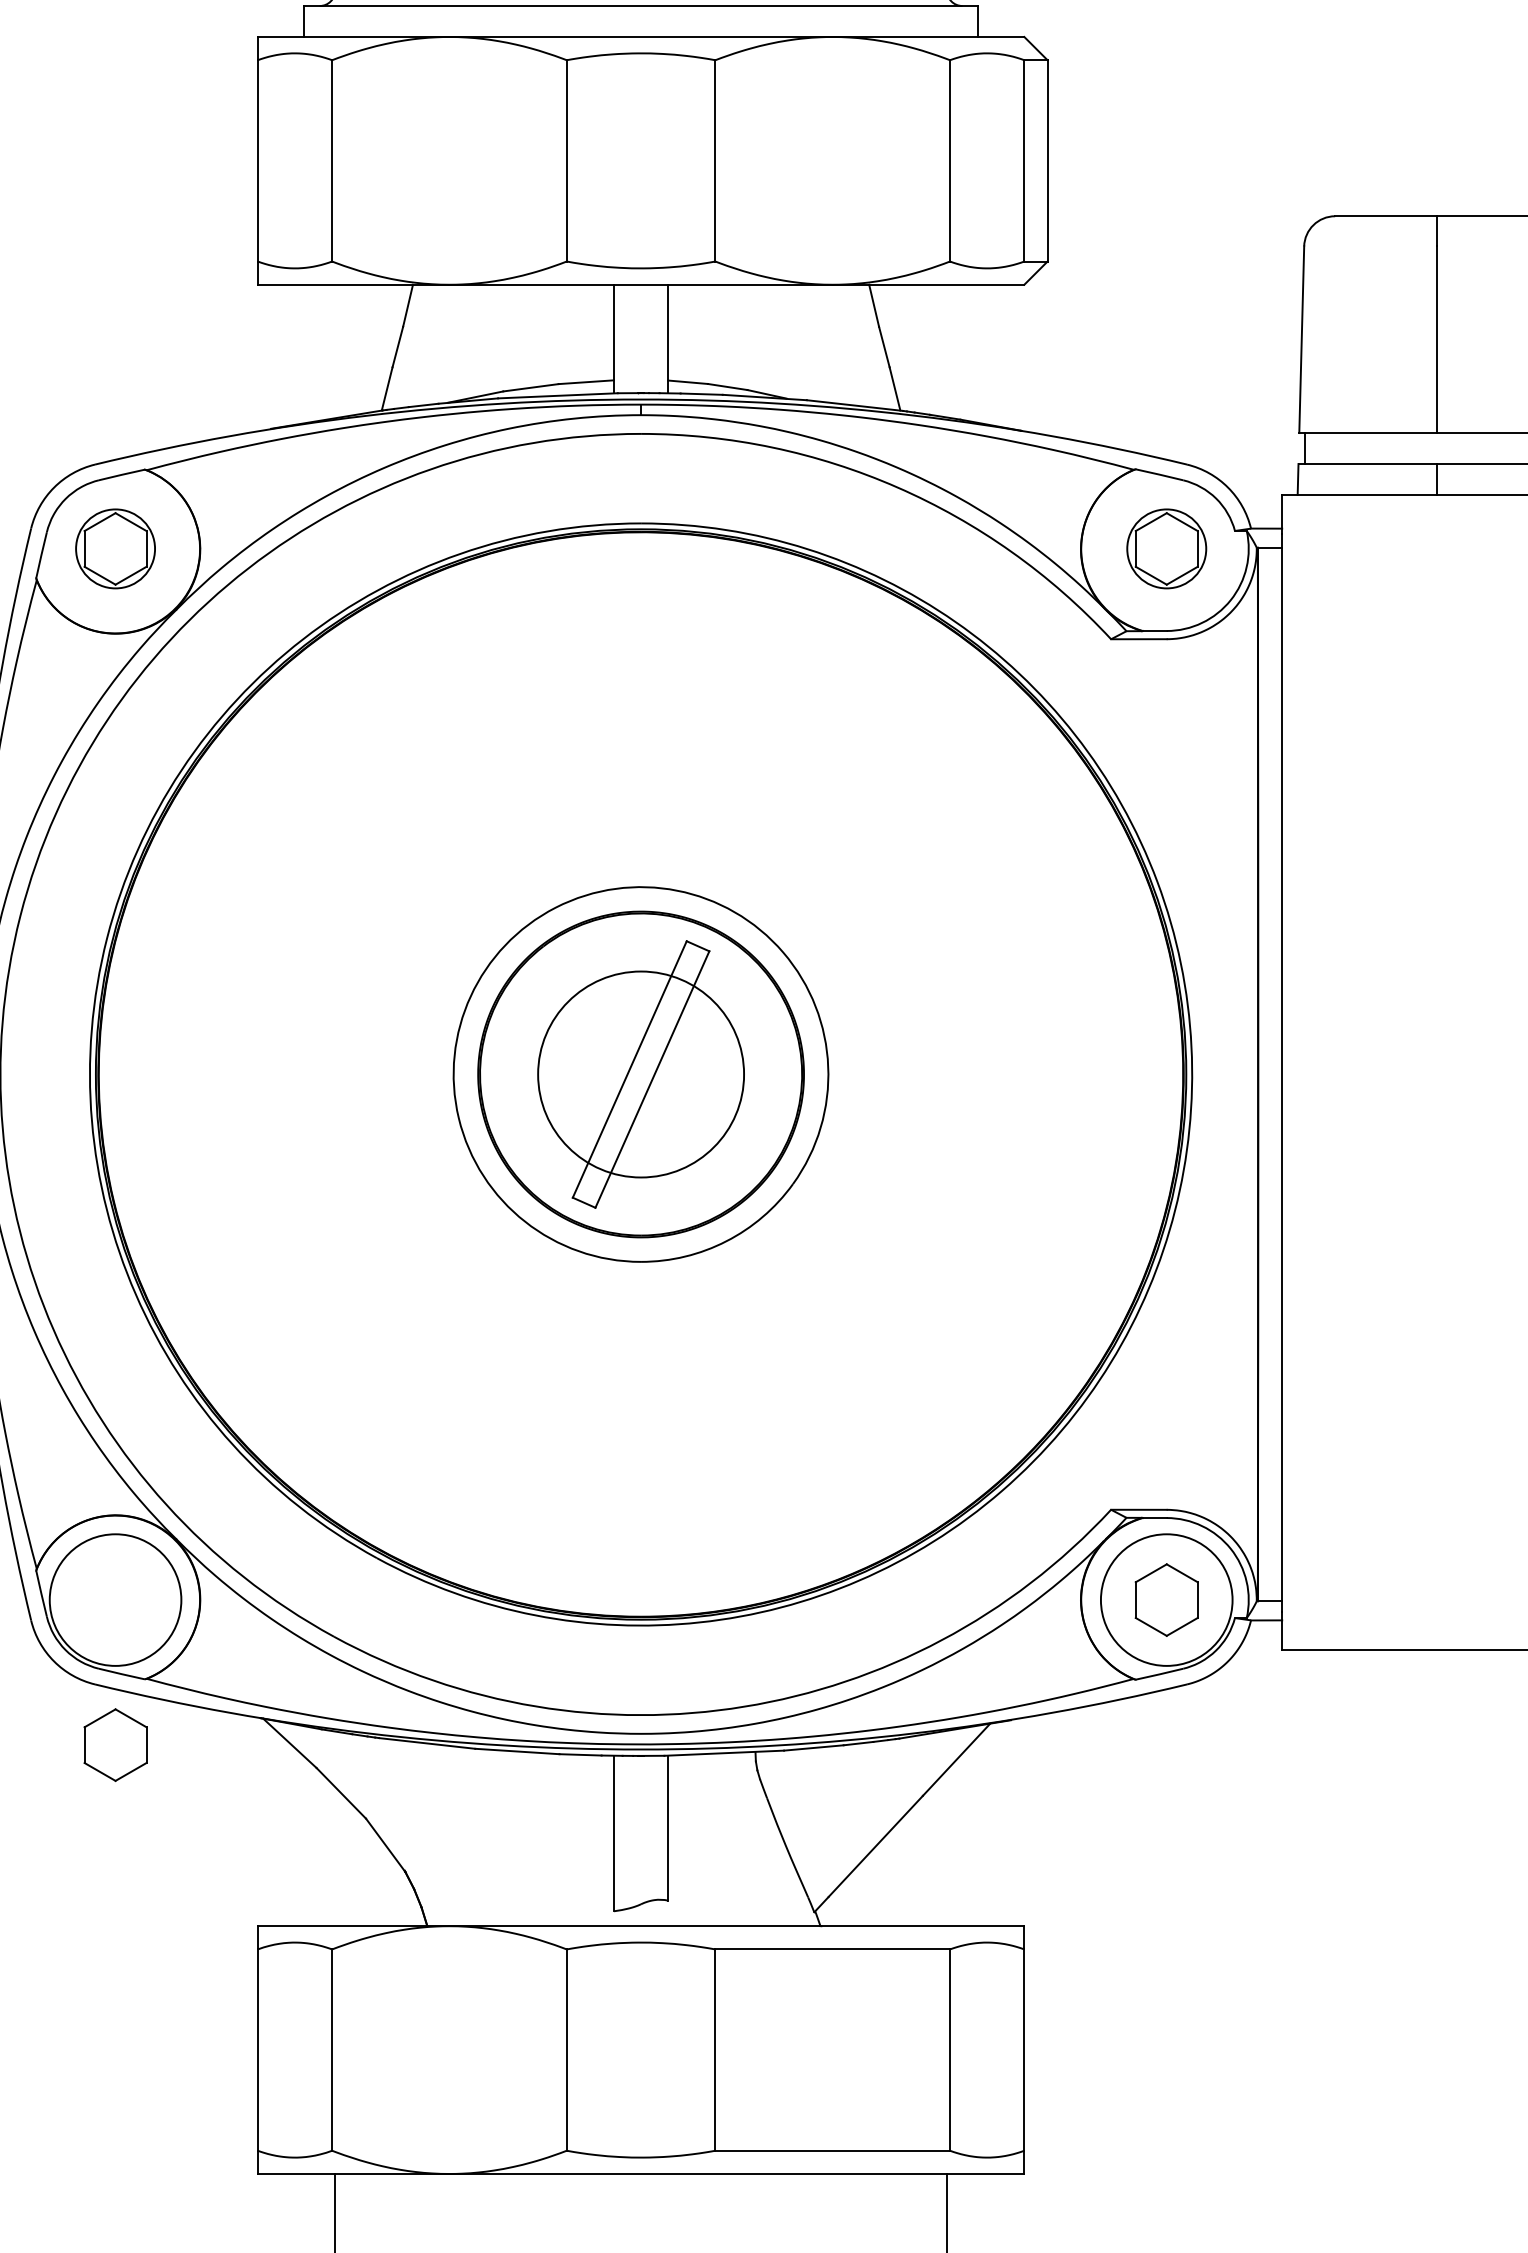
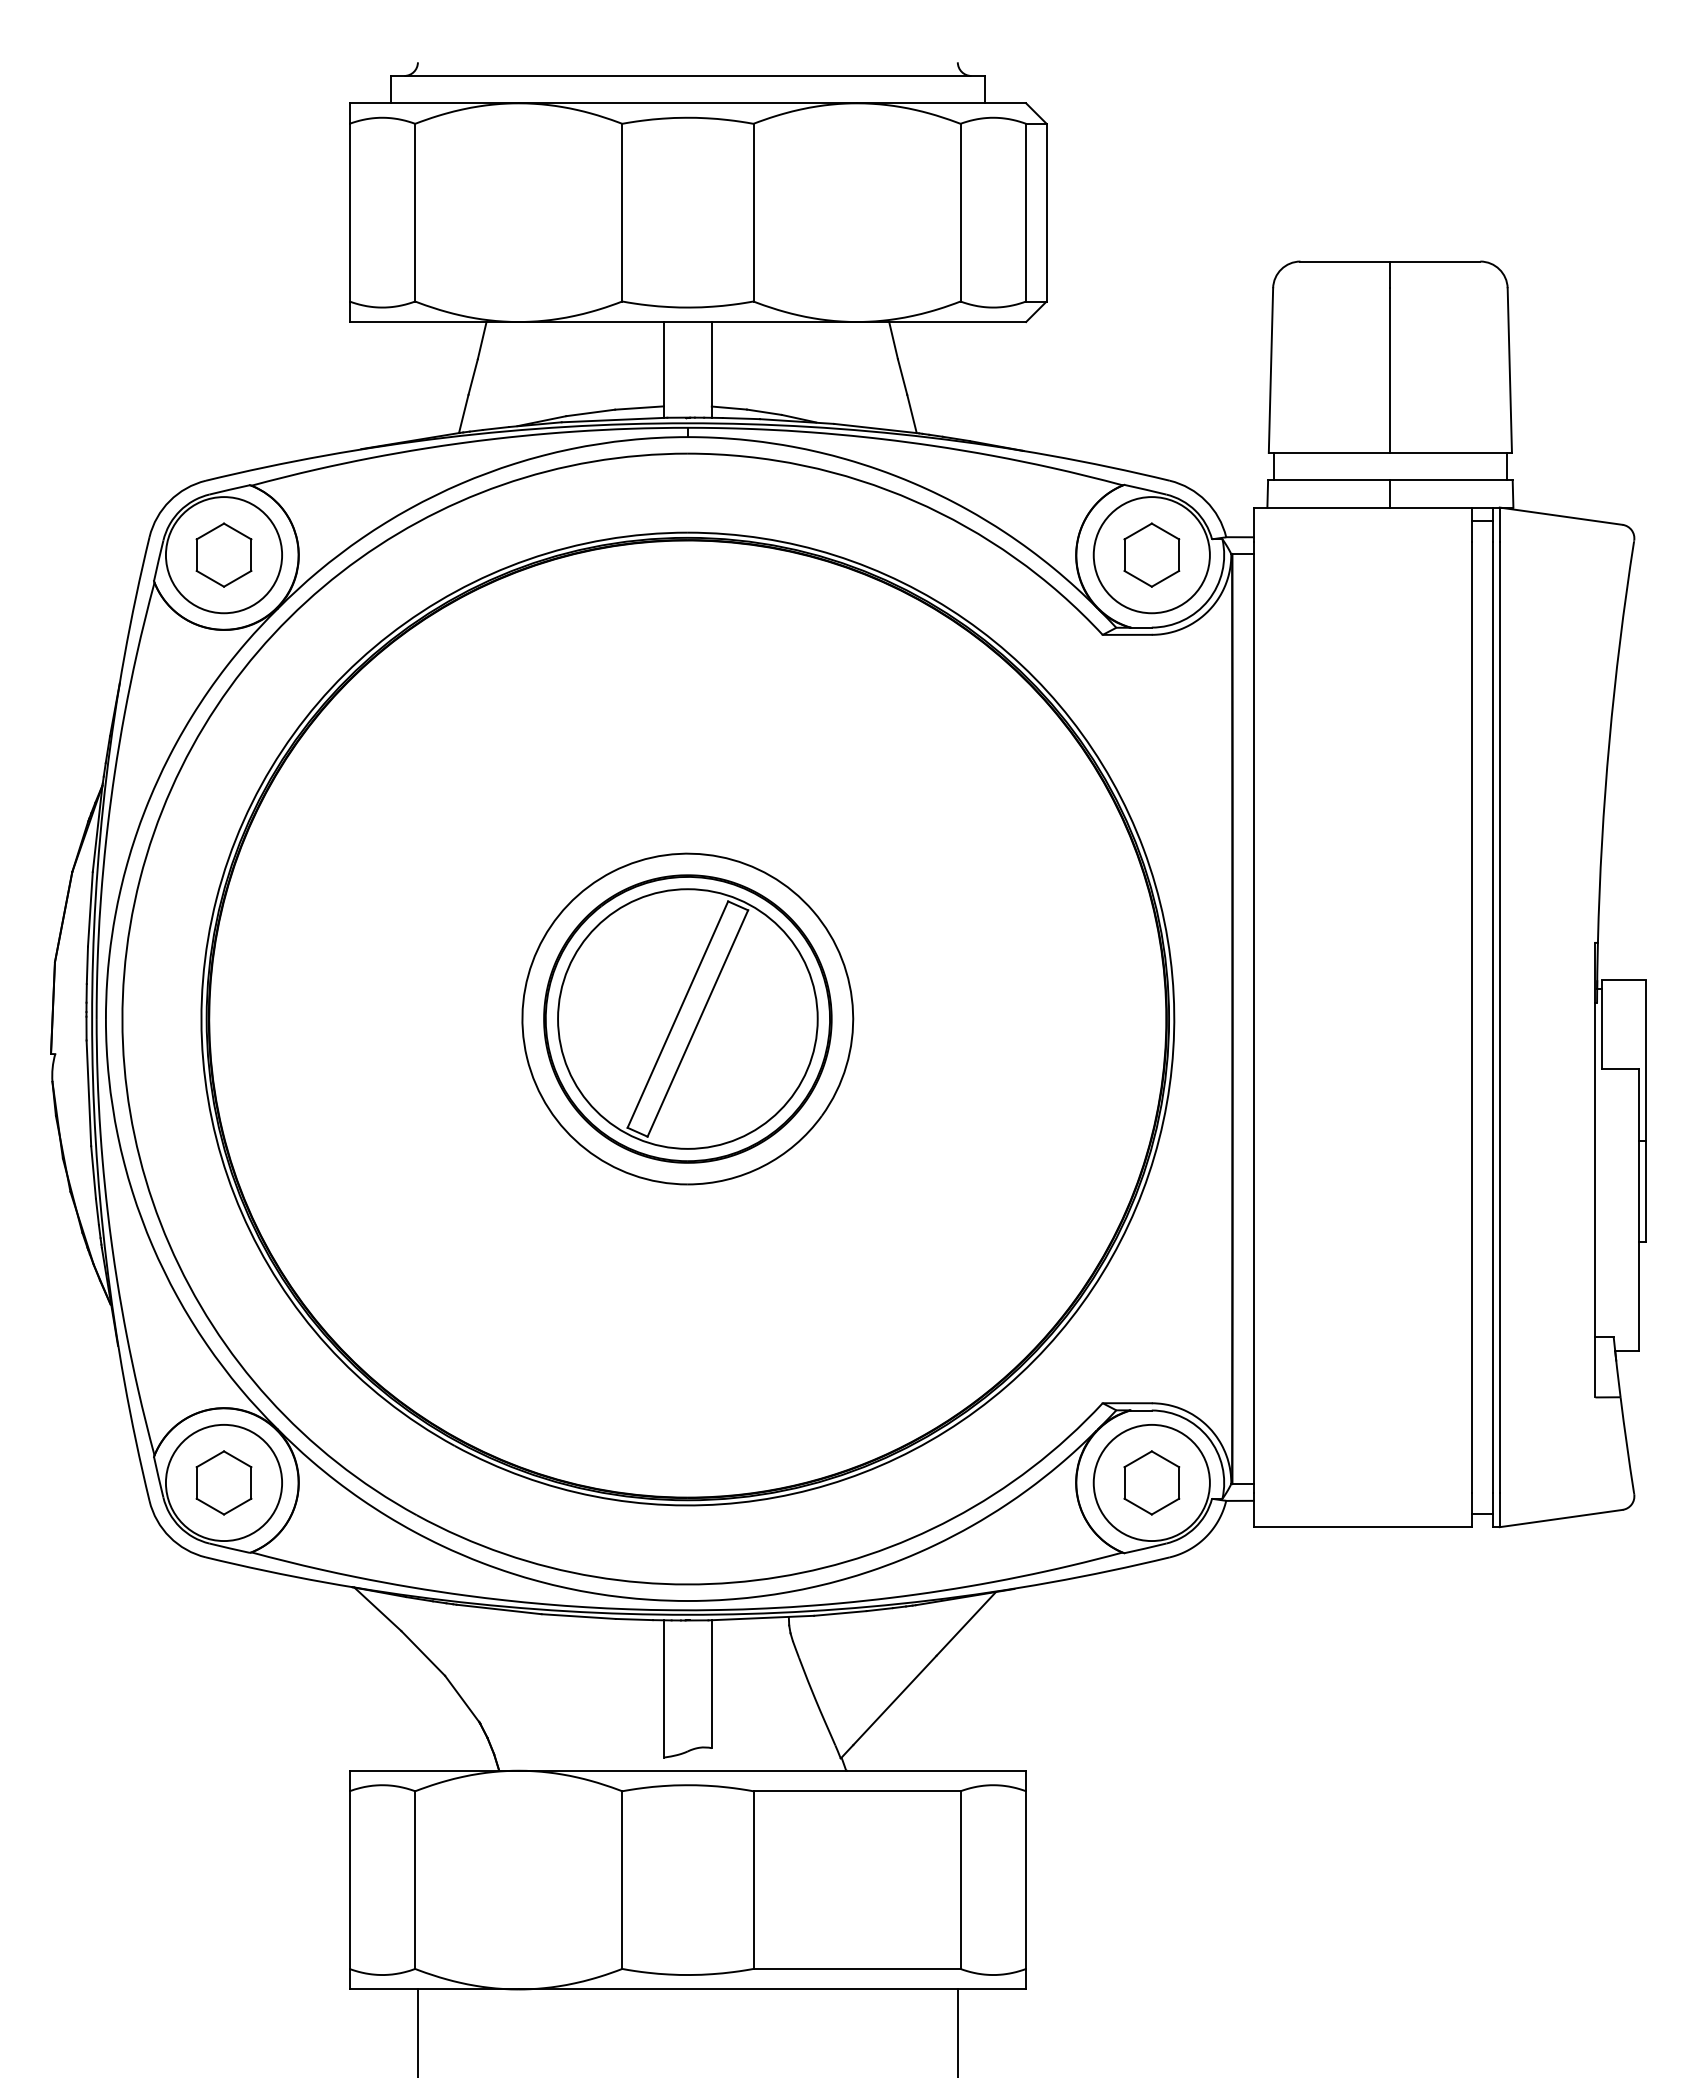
circle: (114, 549) -> (223, 555), size x1.67
circle: (1166, 549) -> (1151, 555), size x1.67
circle: (640, 1073) -> (687, 1018), size x1.43
part: (114, 1744) -> (223, 1482), moved

